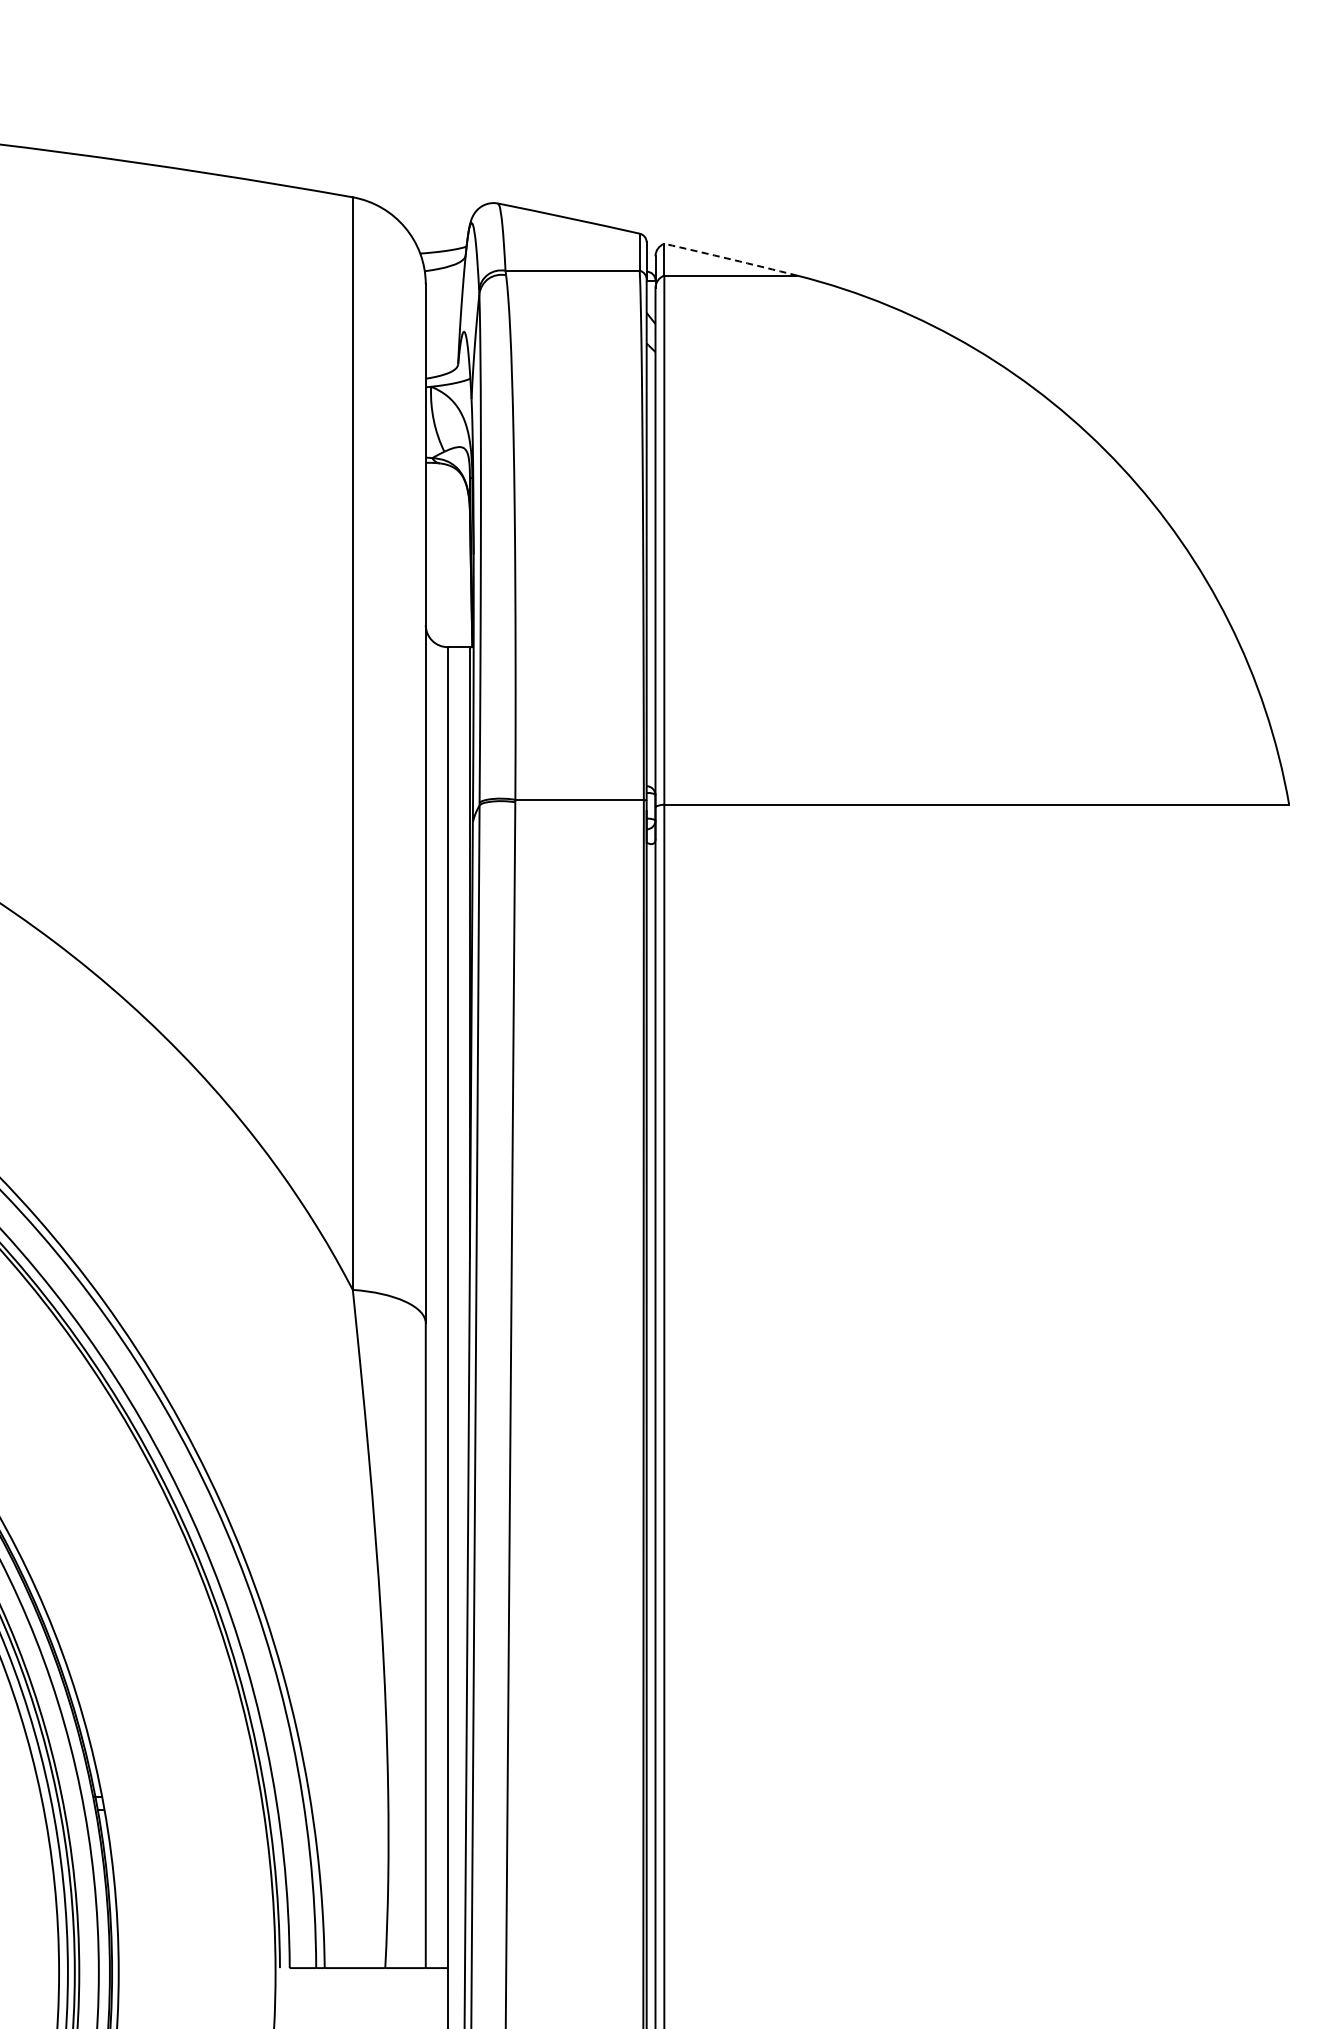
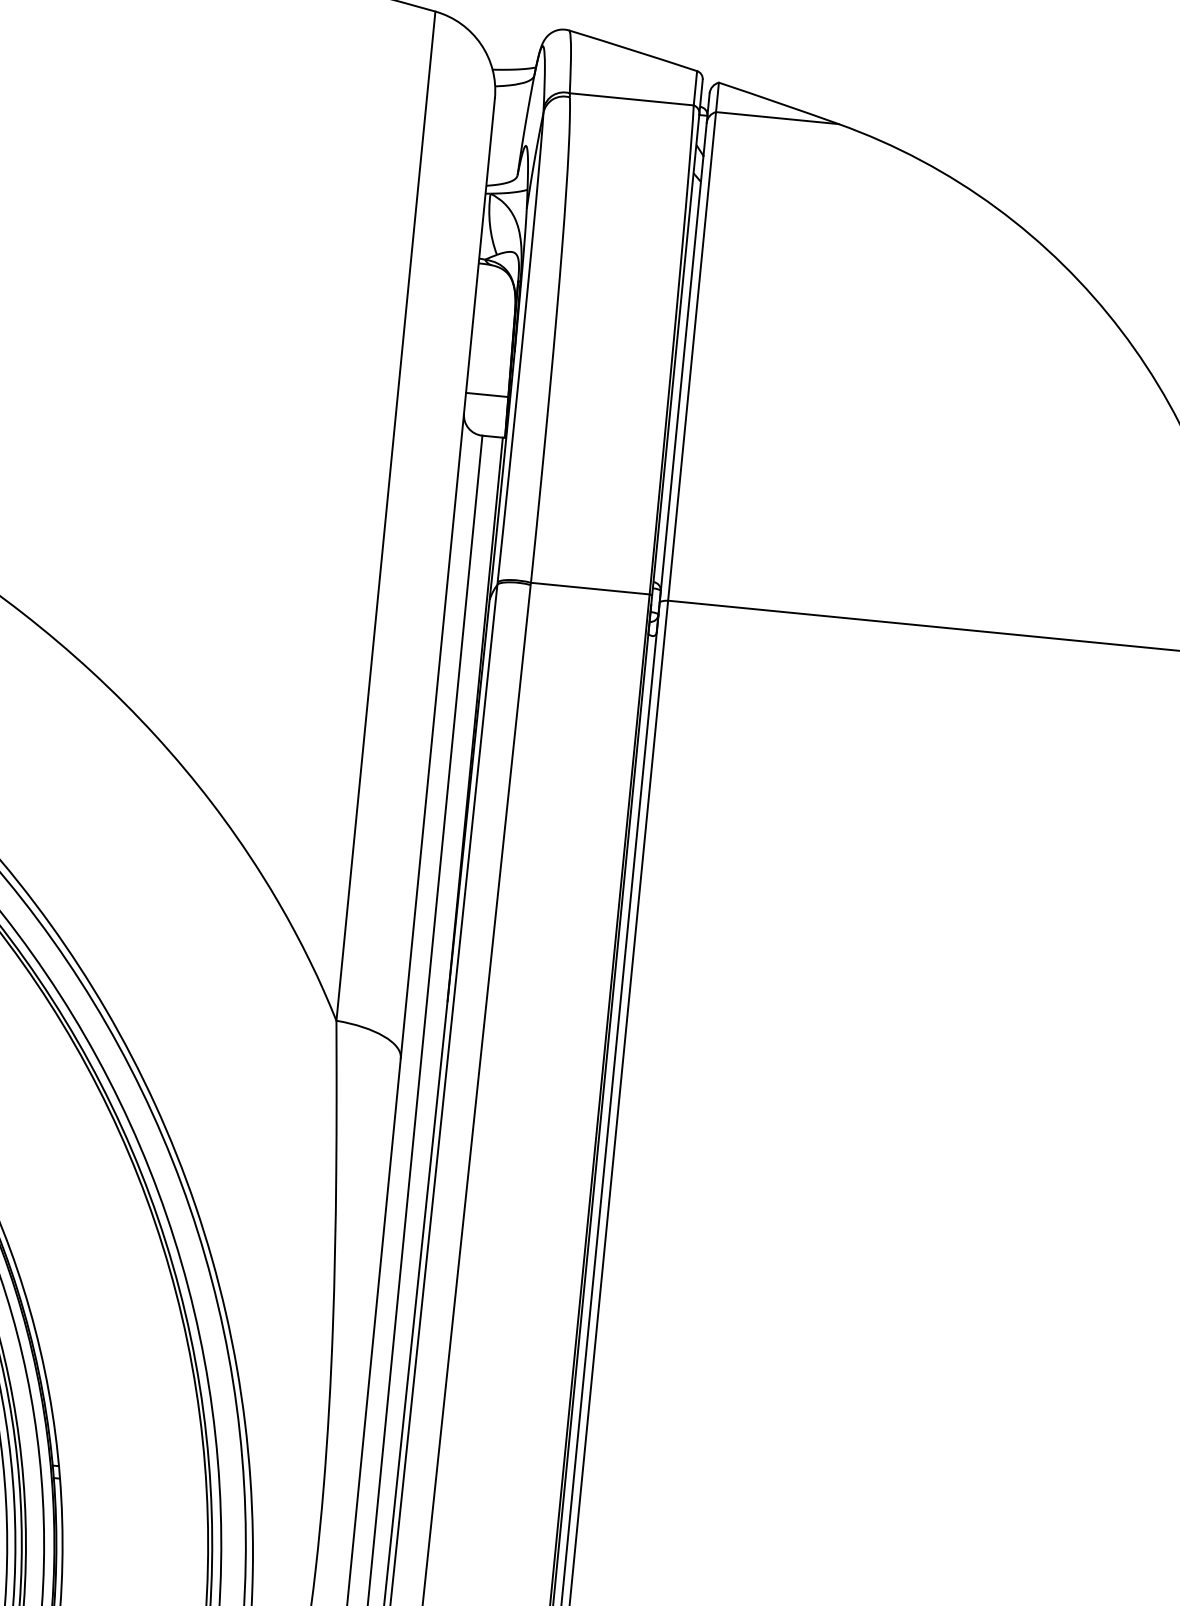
arc: (730, 259) -> (778, 103), dashed -> solid
line: (448, 603) -> (486, 395), added

